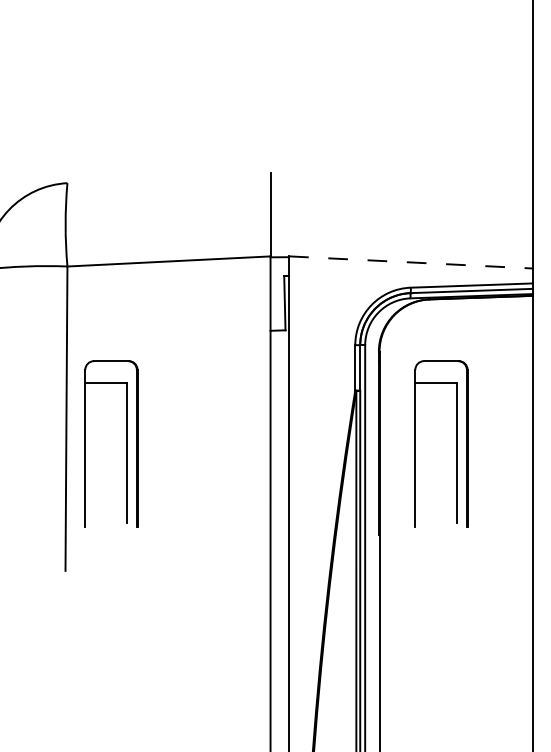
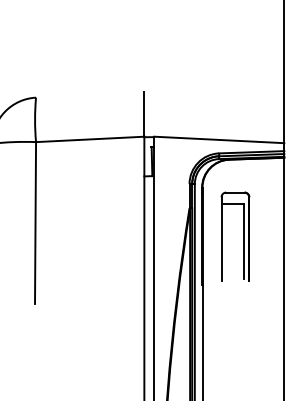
line: (411, 261) -> (219, 139), dashed -> solid
part: (126, 443) -> (67, 236), removed

